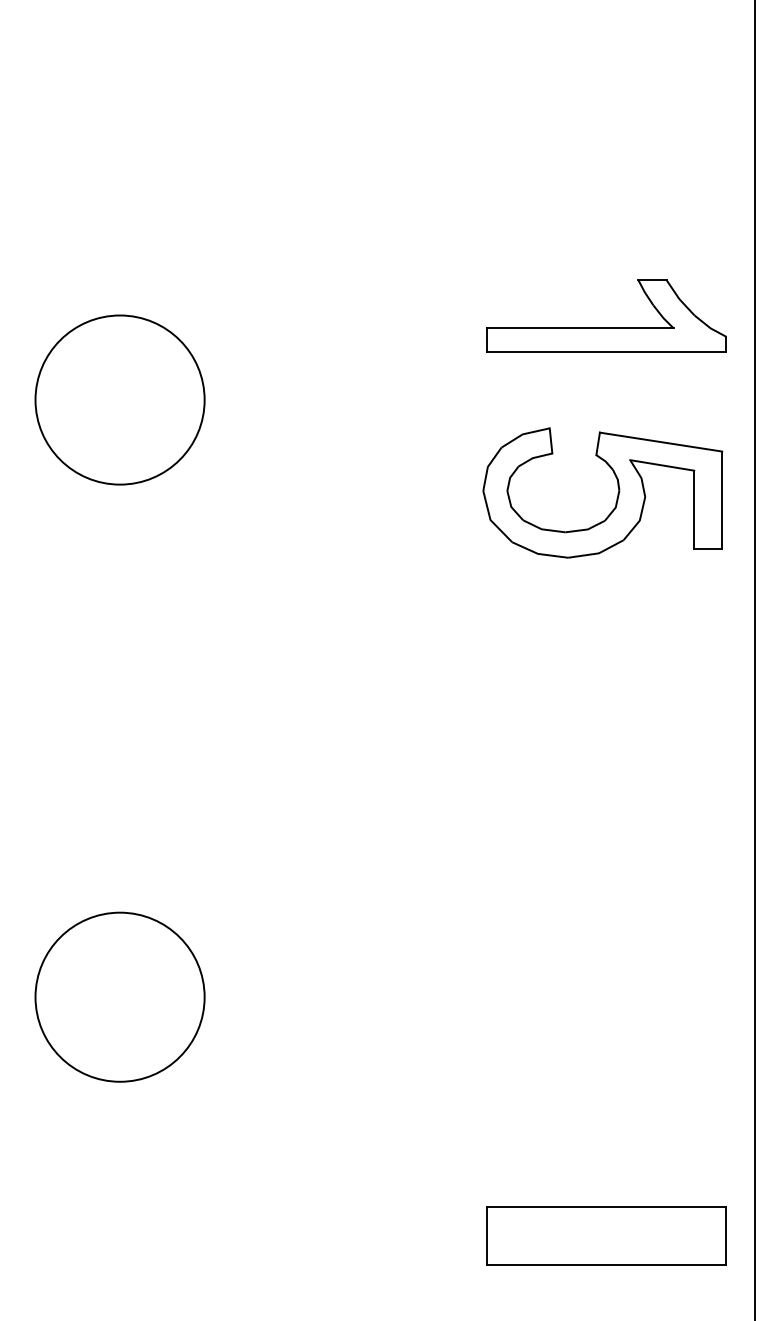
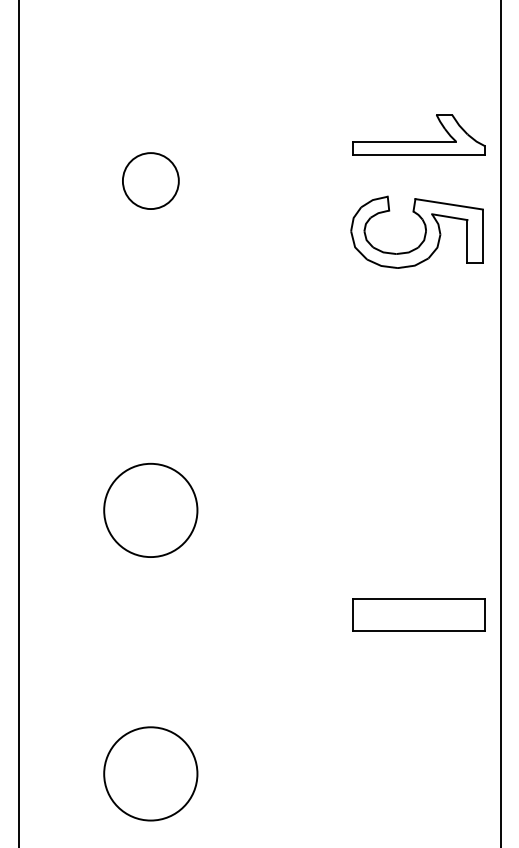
circle: (119, 398) -> (150, 180), size x0.6
part: (605, 1234) -> (418, 614), moved

